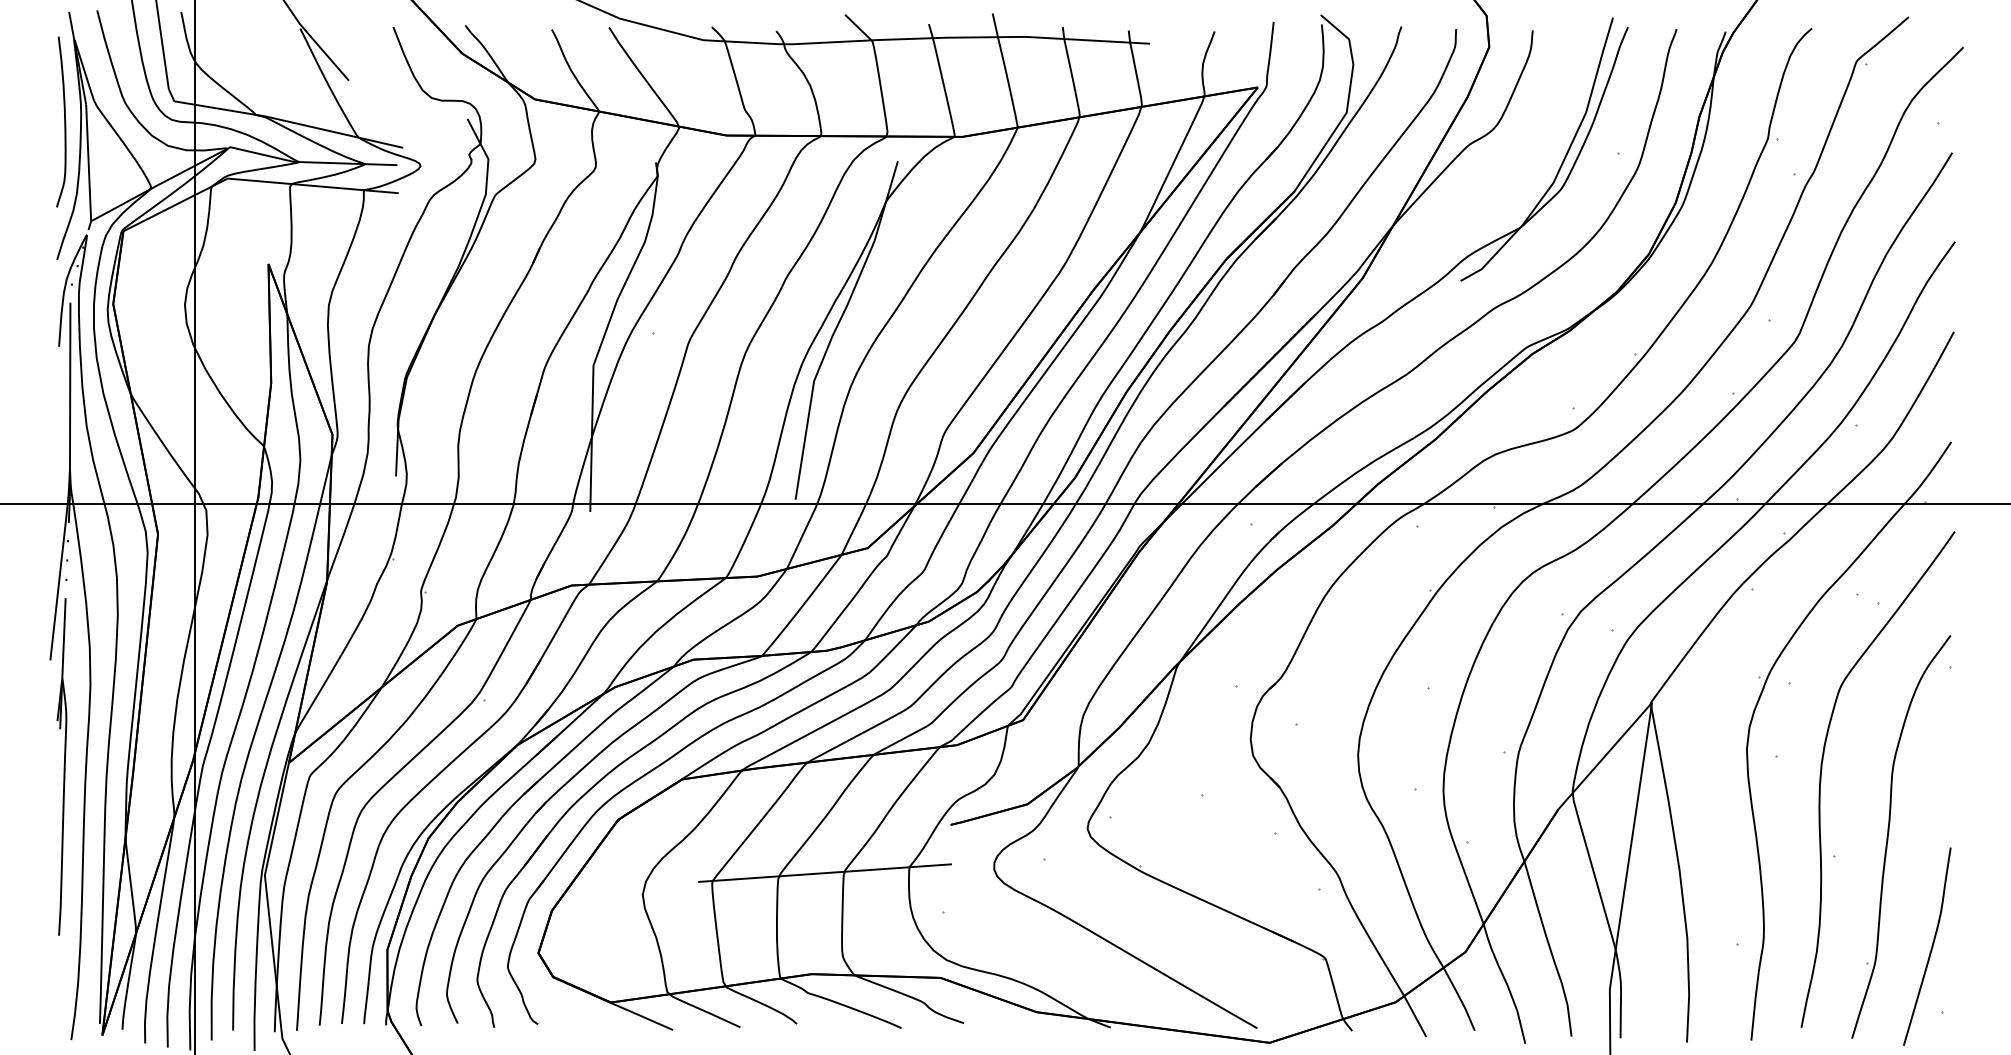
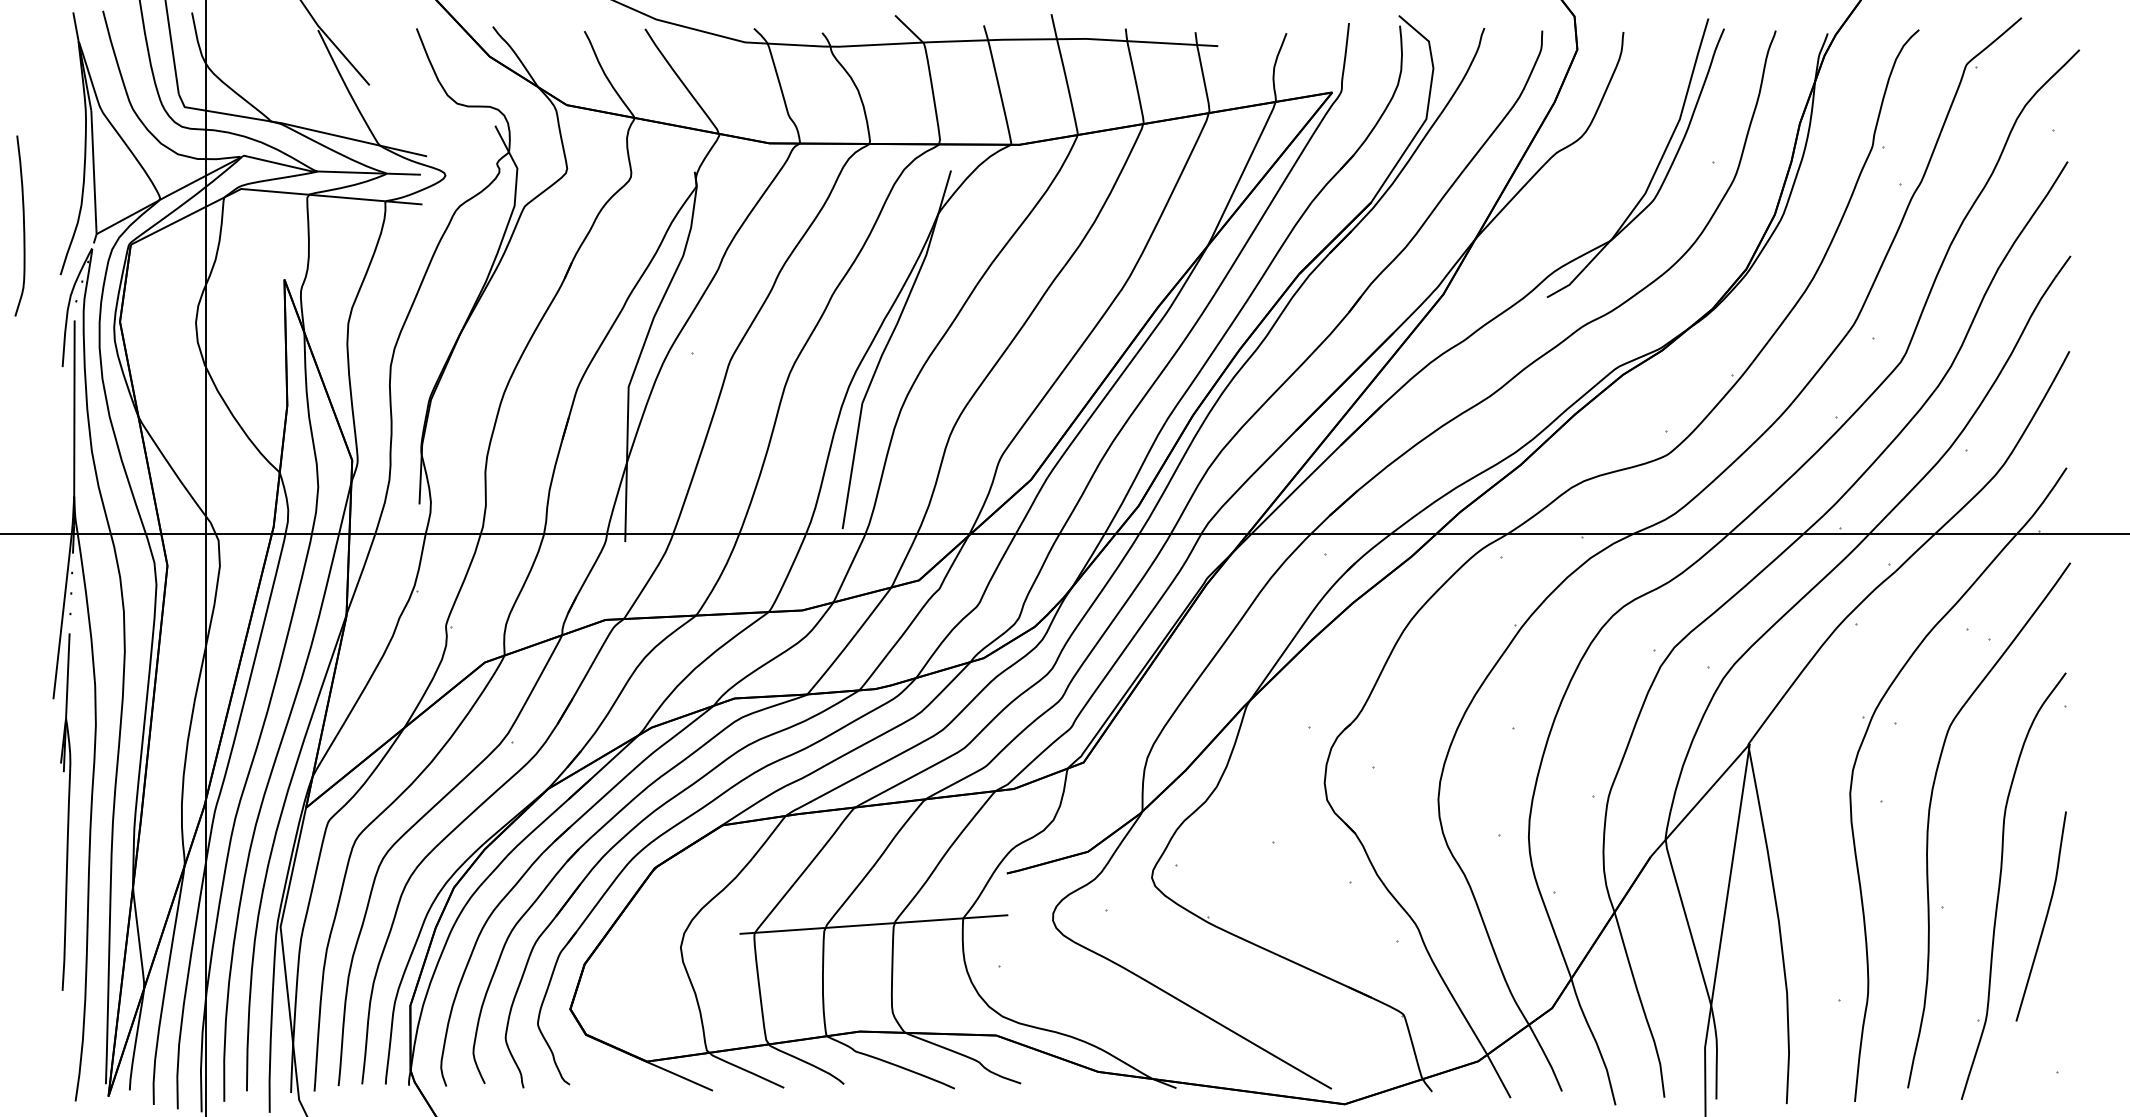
curve: (64, 121) -> (23, 225), moved
curve: (1931, 946) -> (2045, 916), moved

